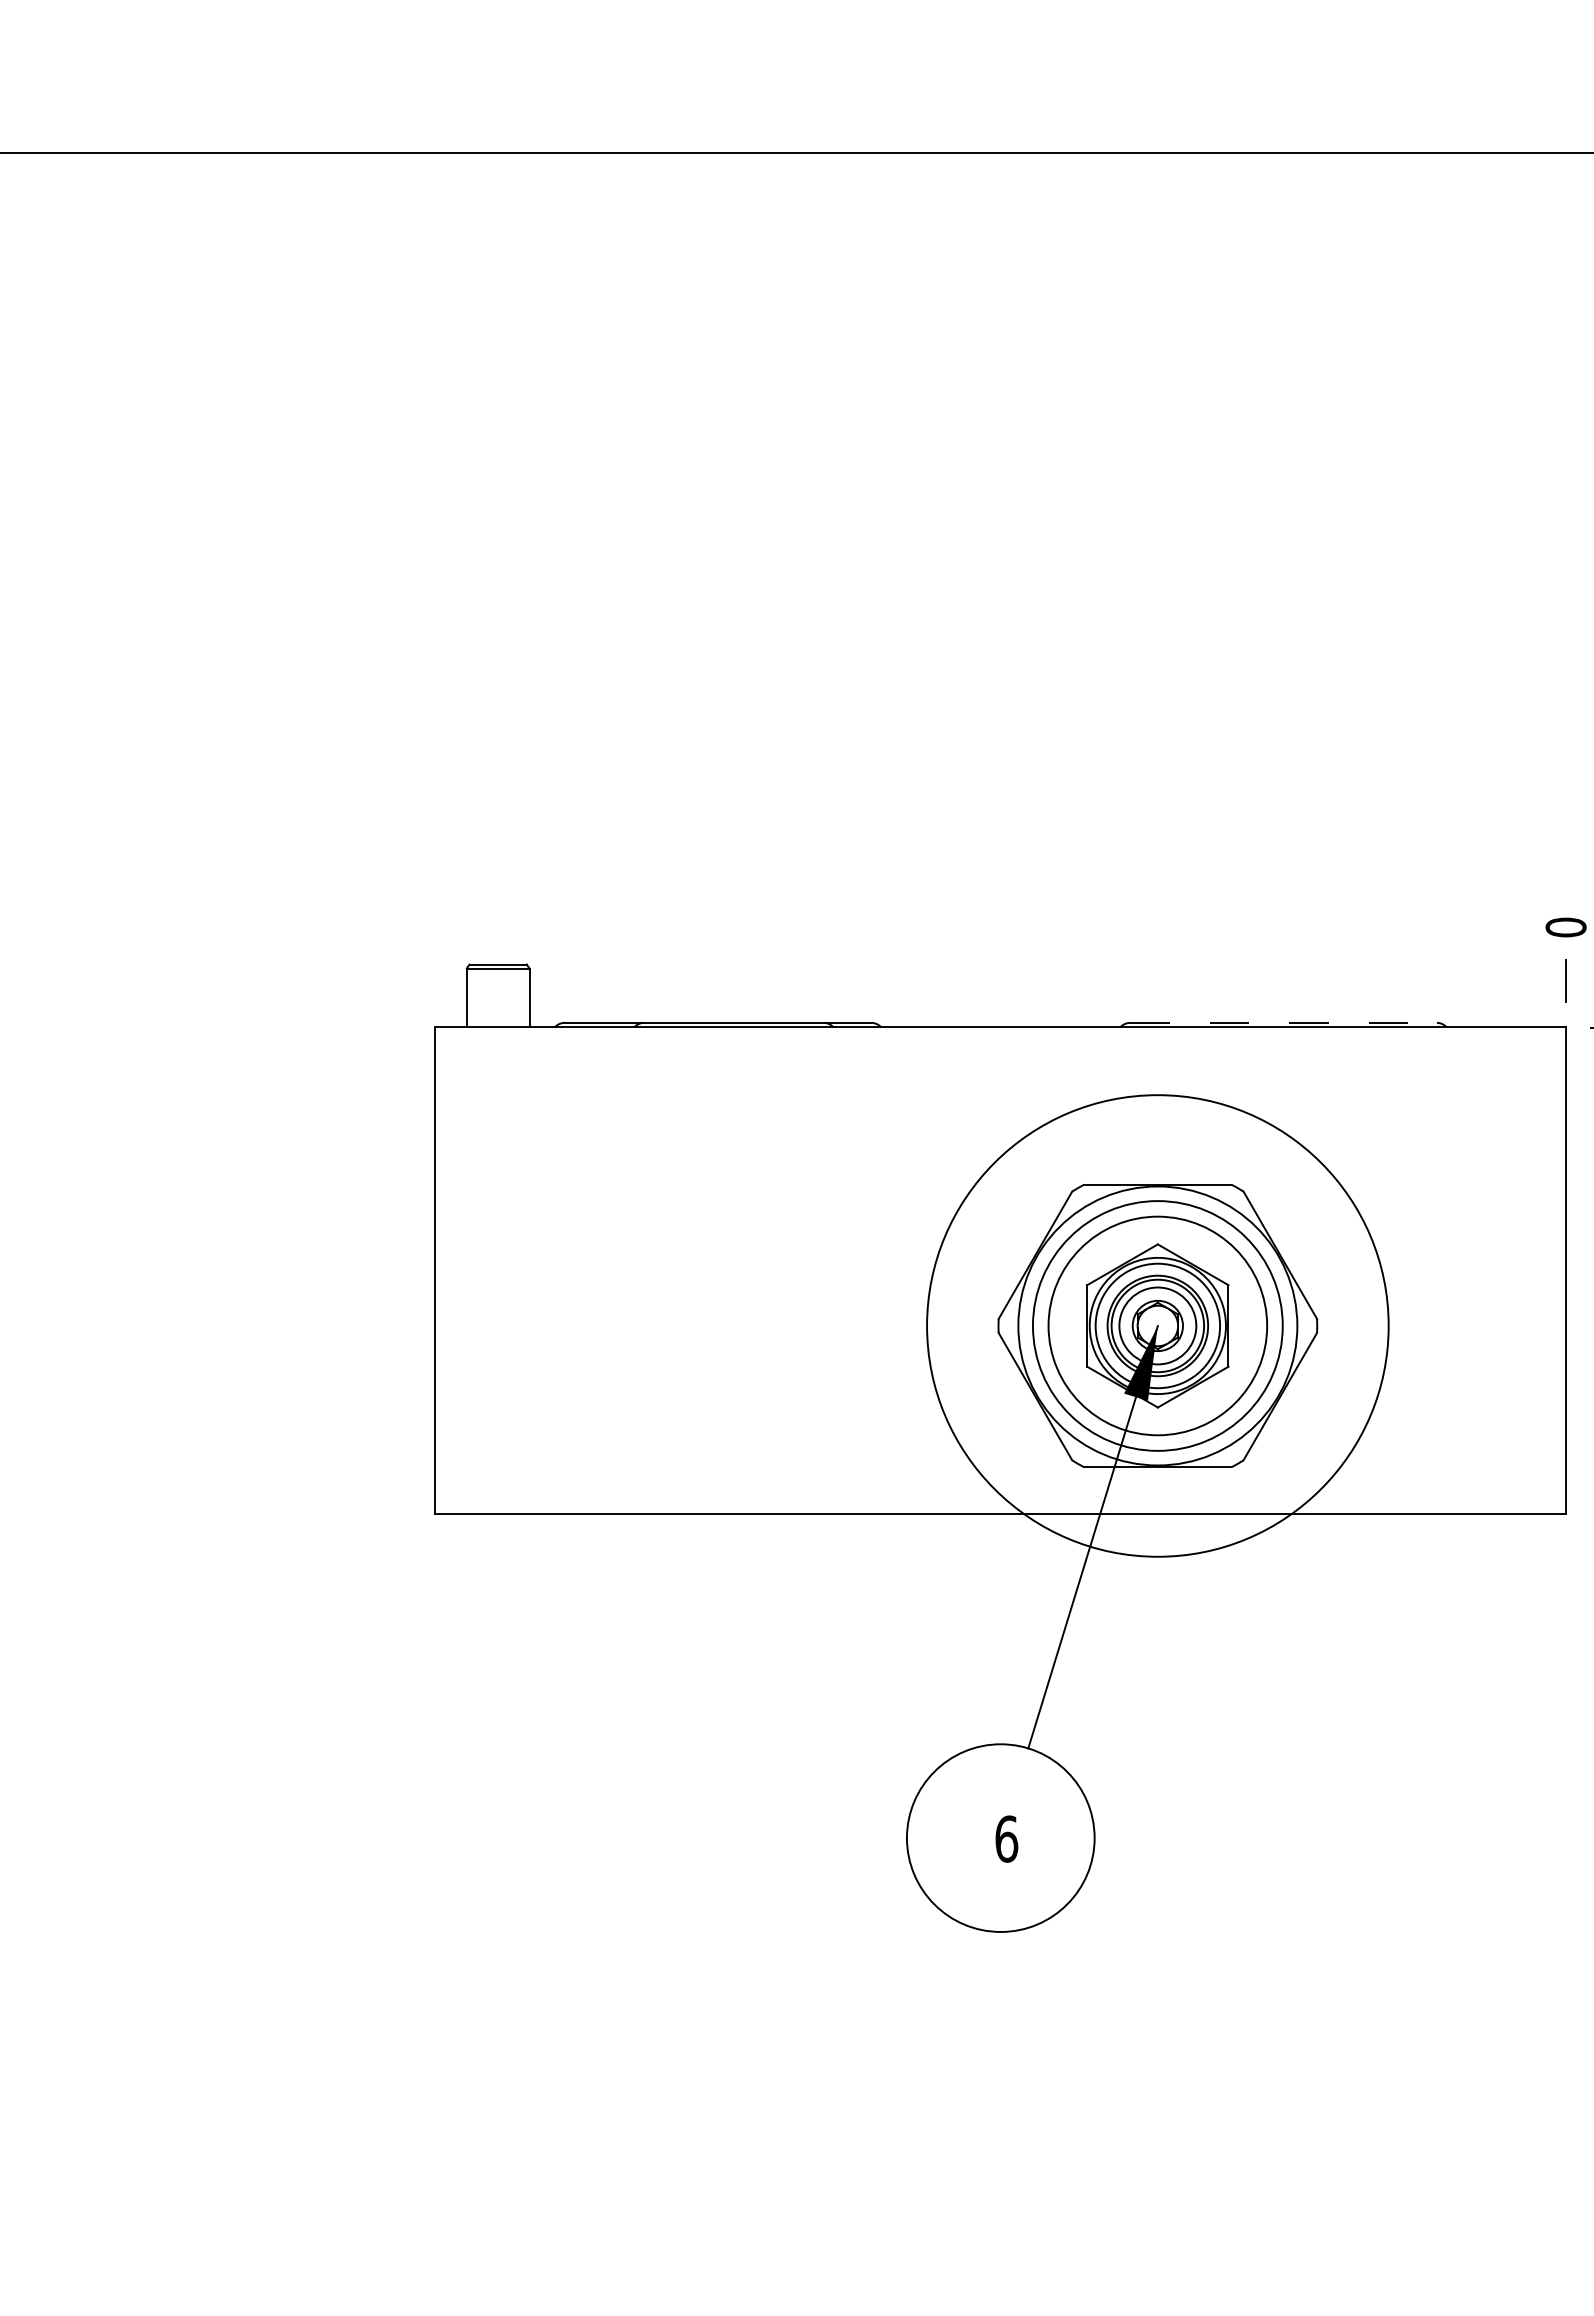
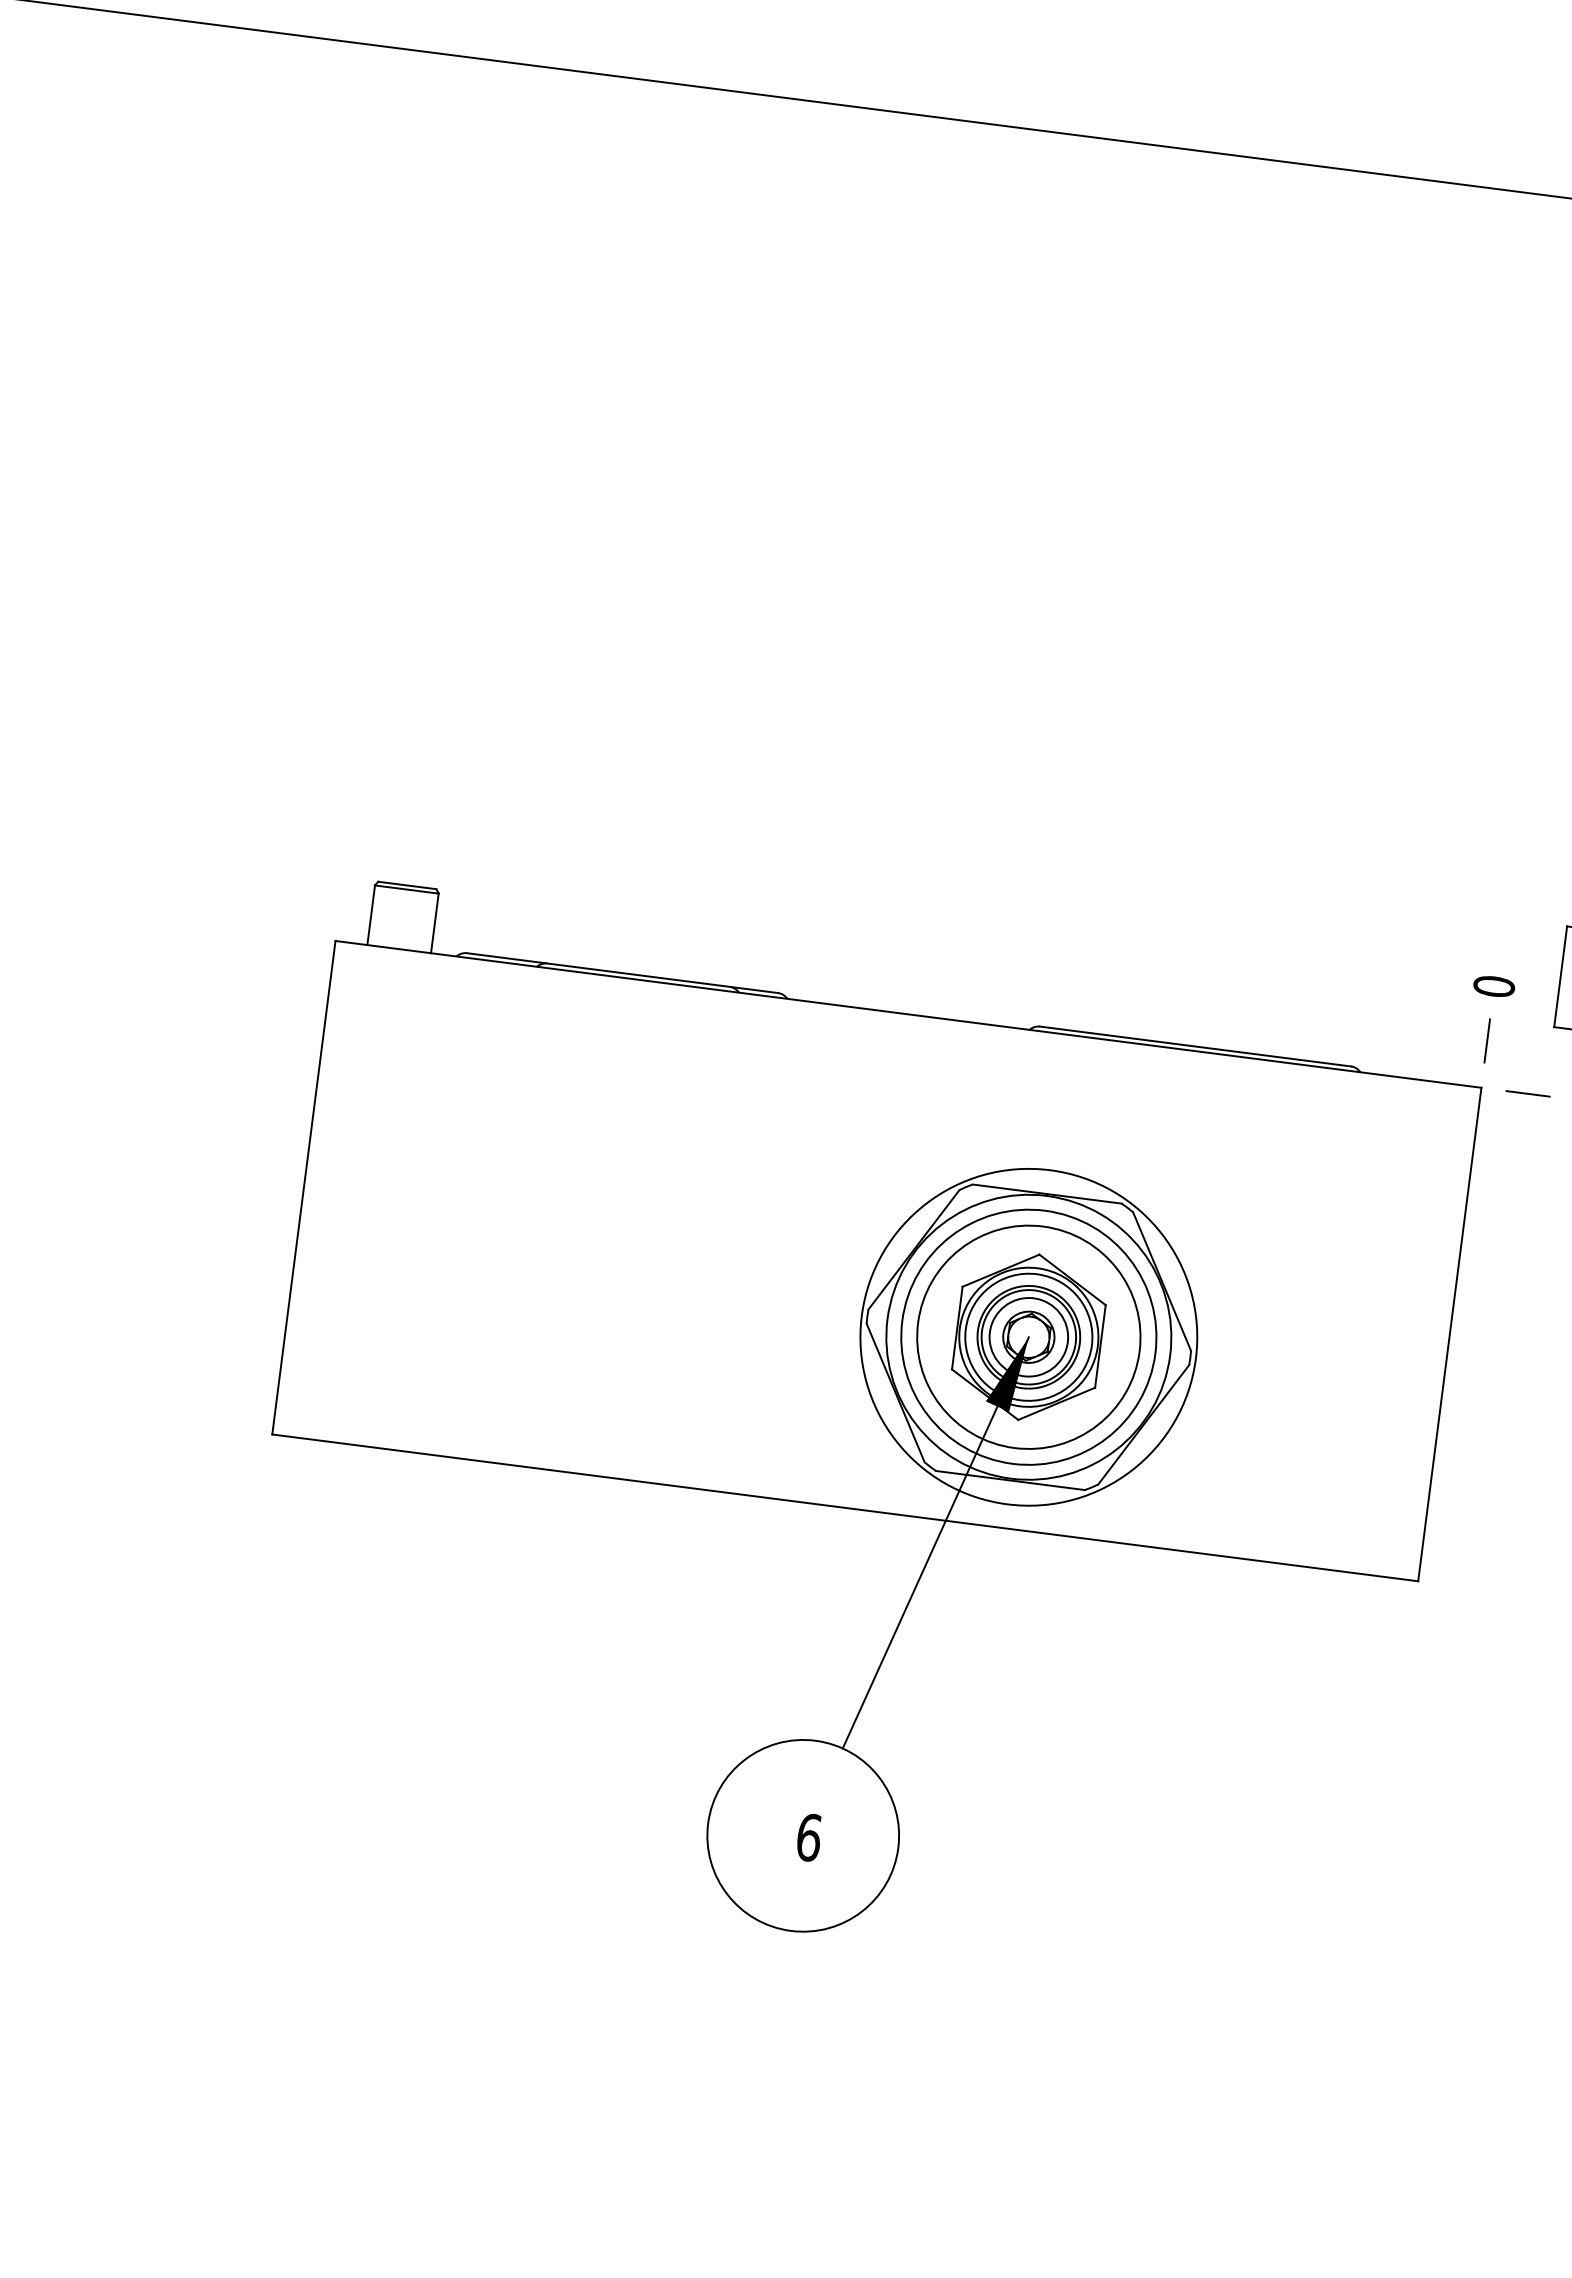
line: (1284, 1022) -> (1196, 1046), dashed -> solid
circle: (1157, 1325) -> (1028, 1336), size x0.71

